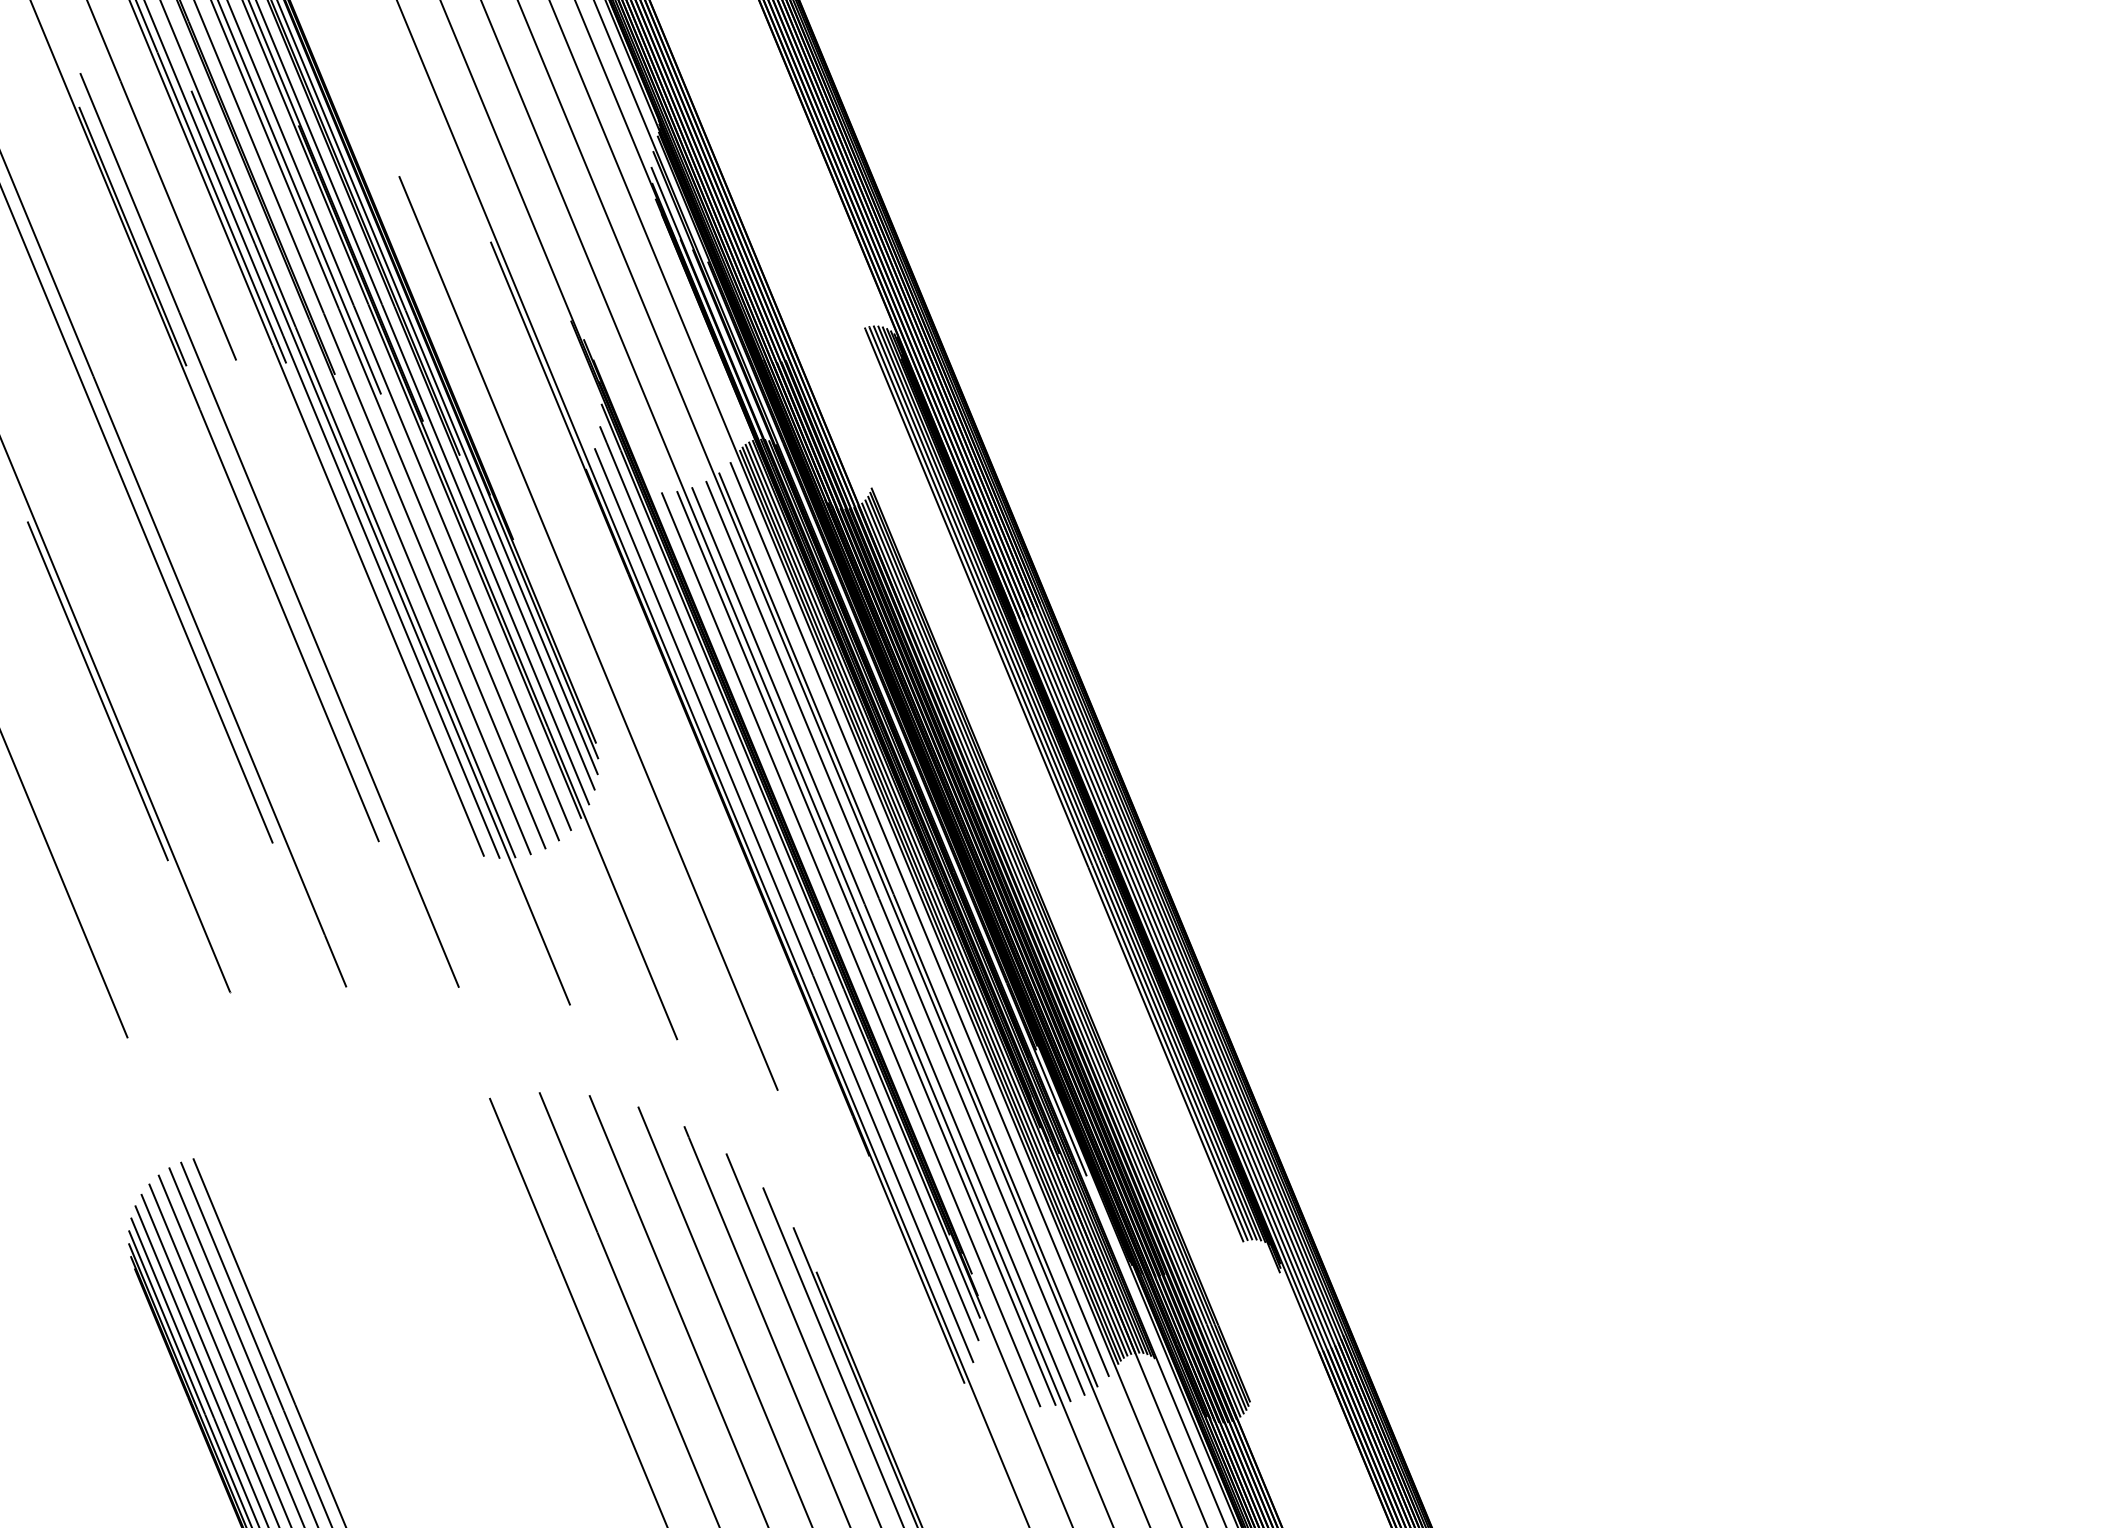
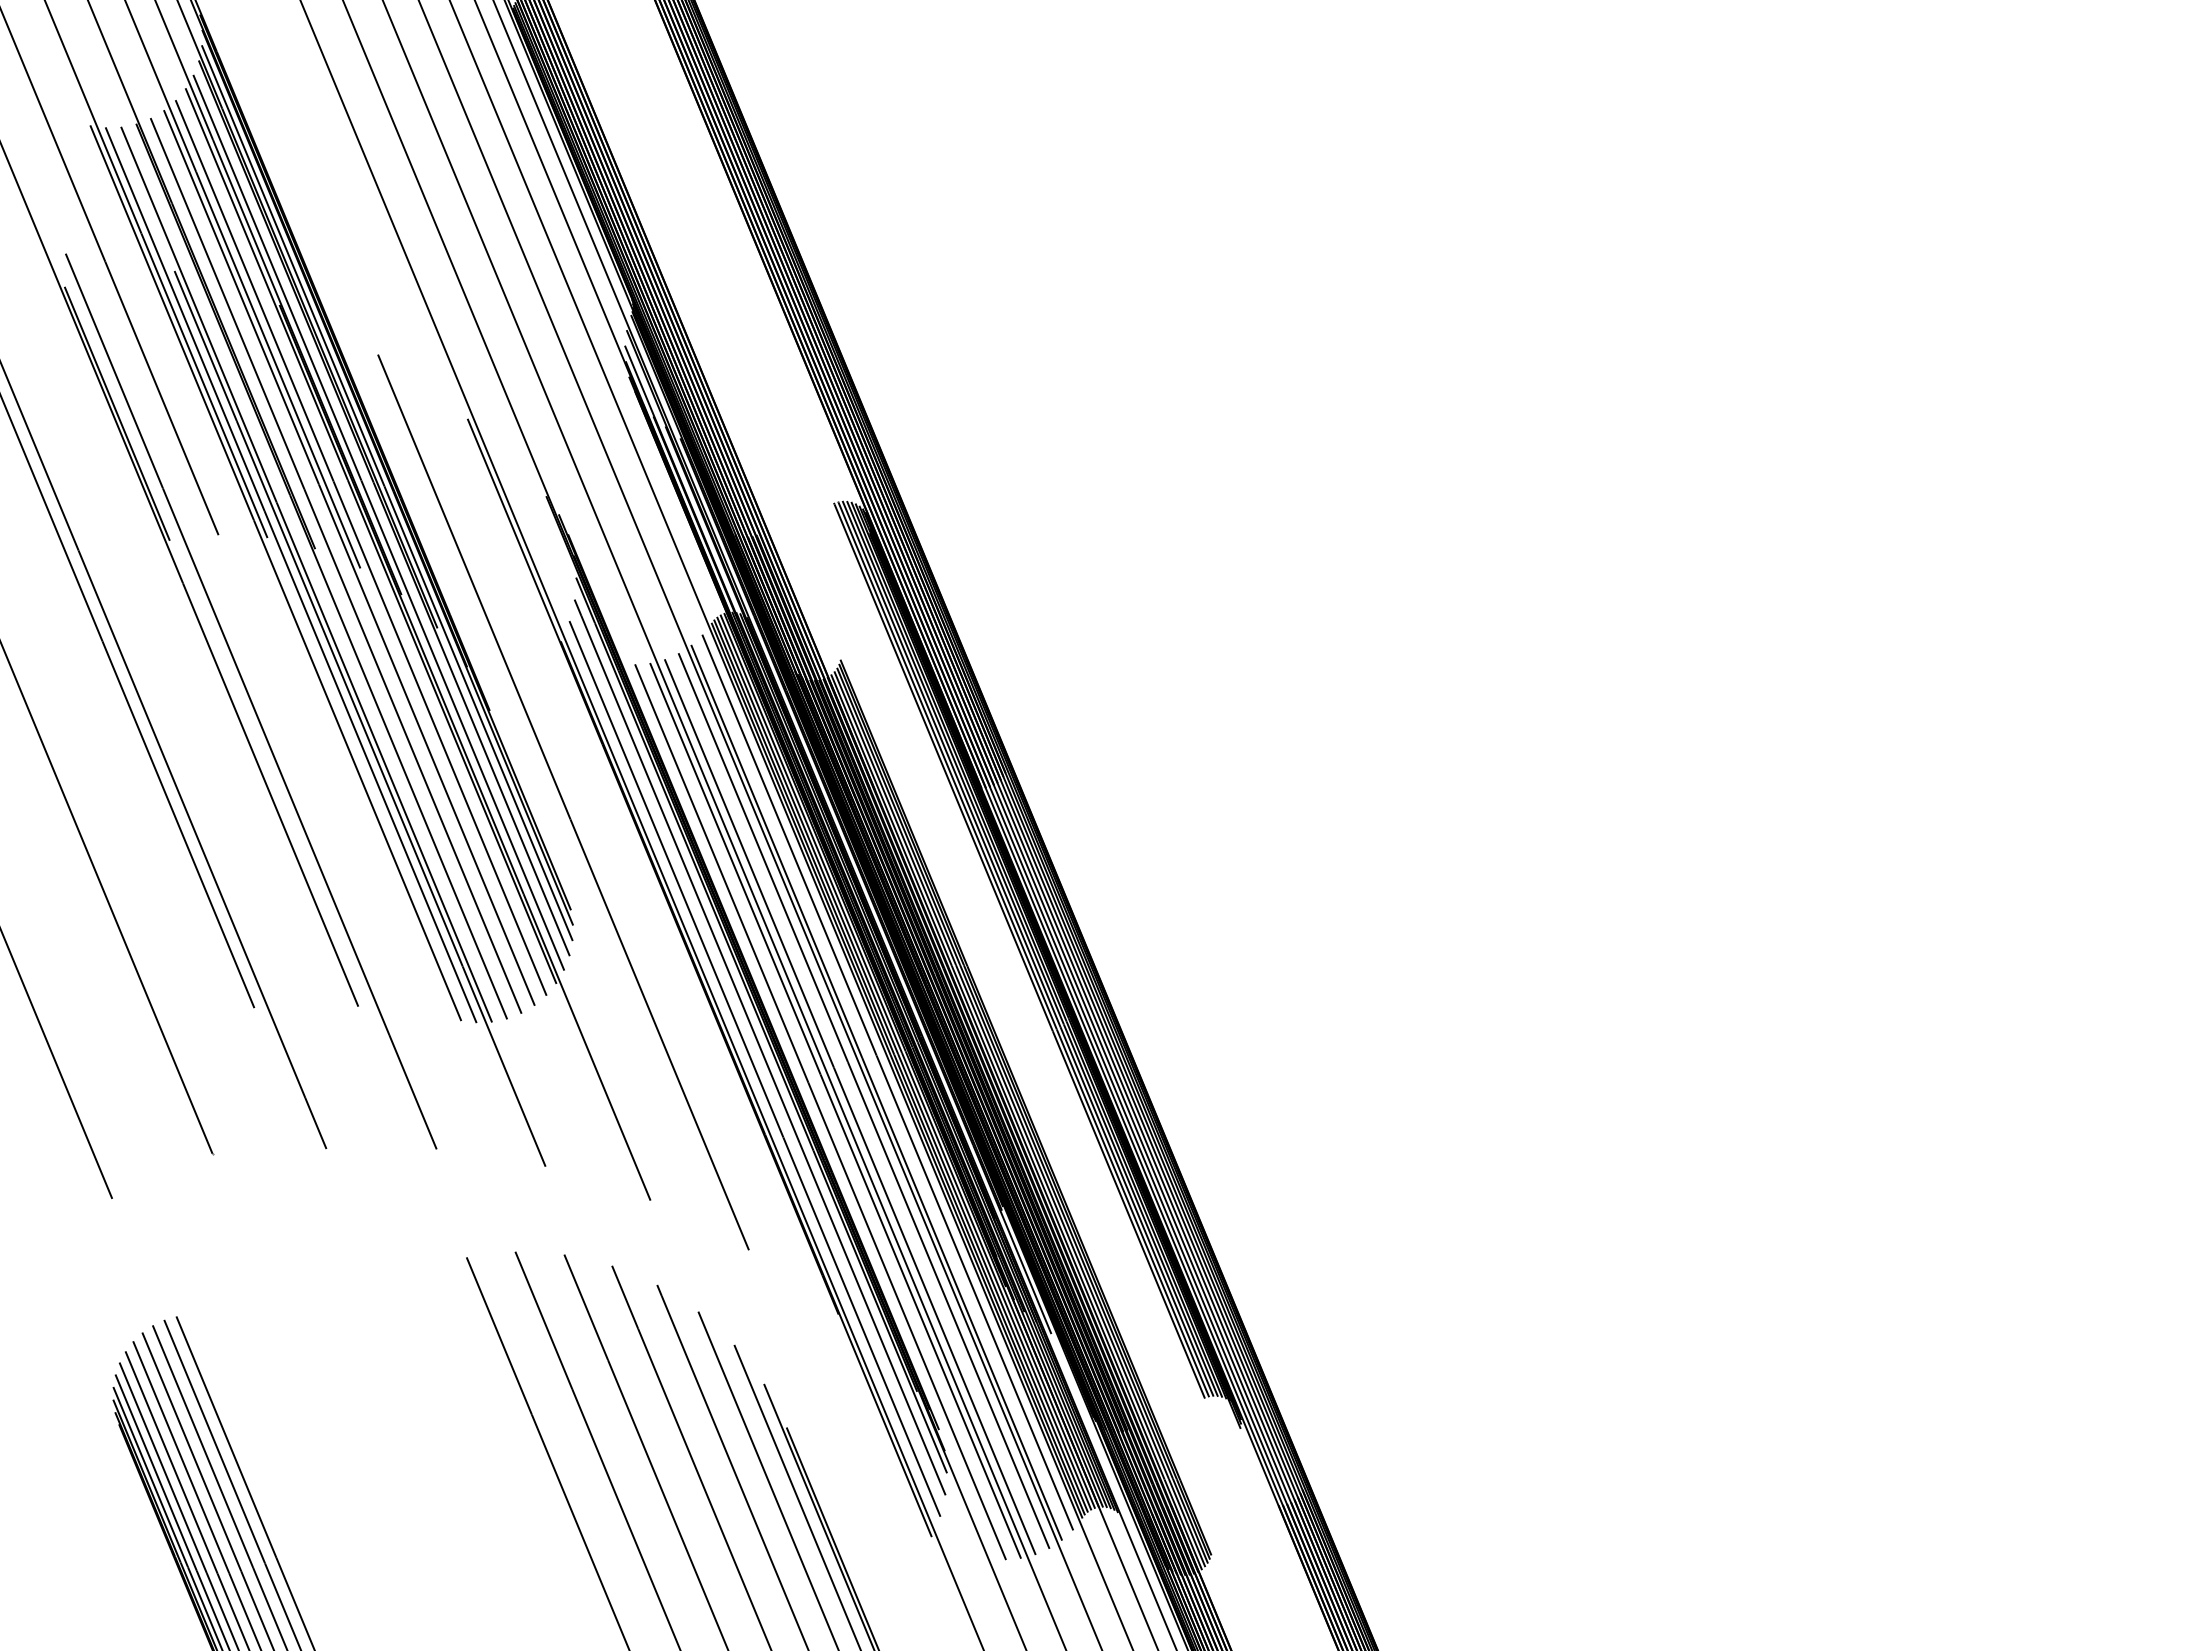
line: (97, 690) -> (82, 858), removed

